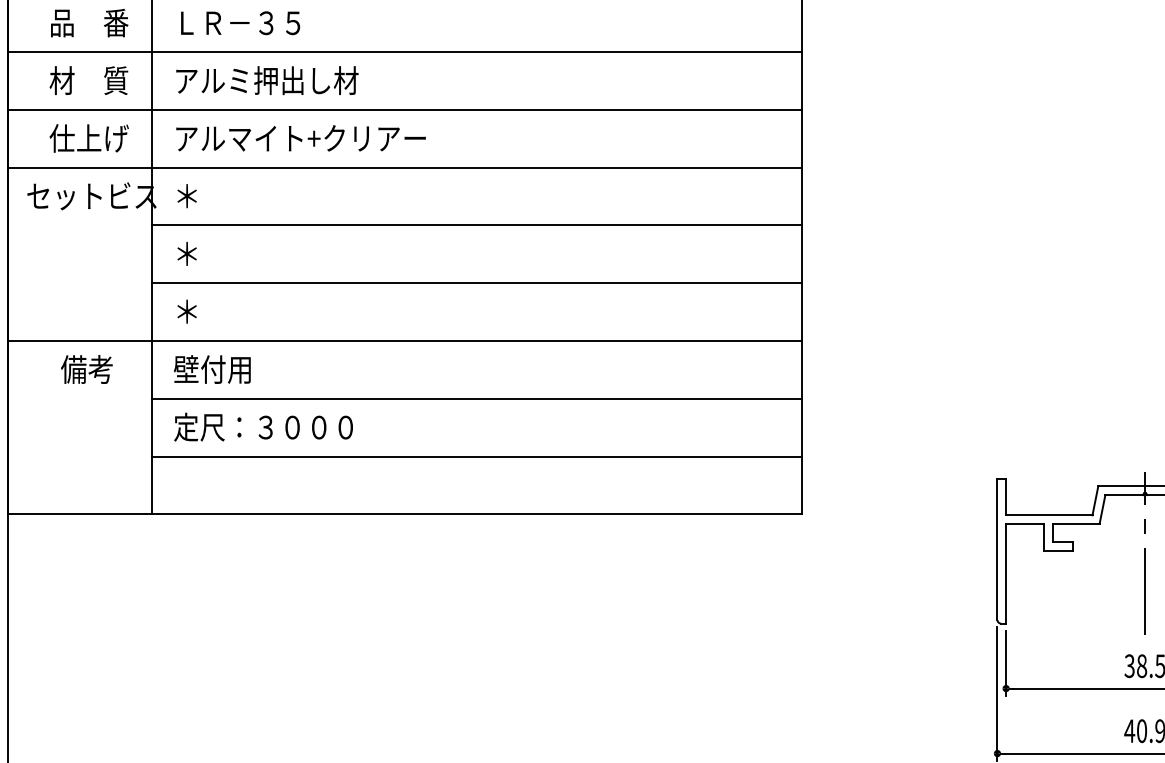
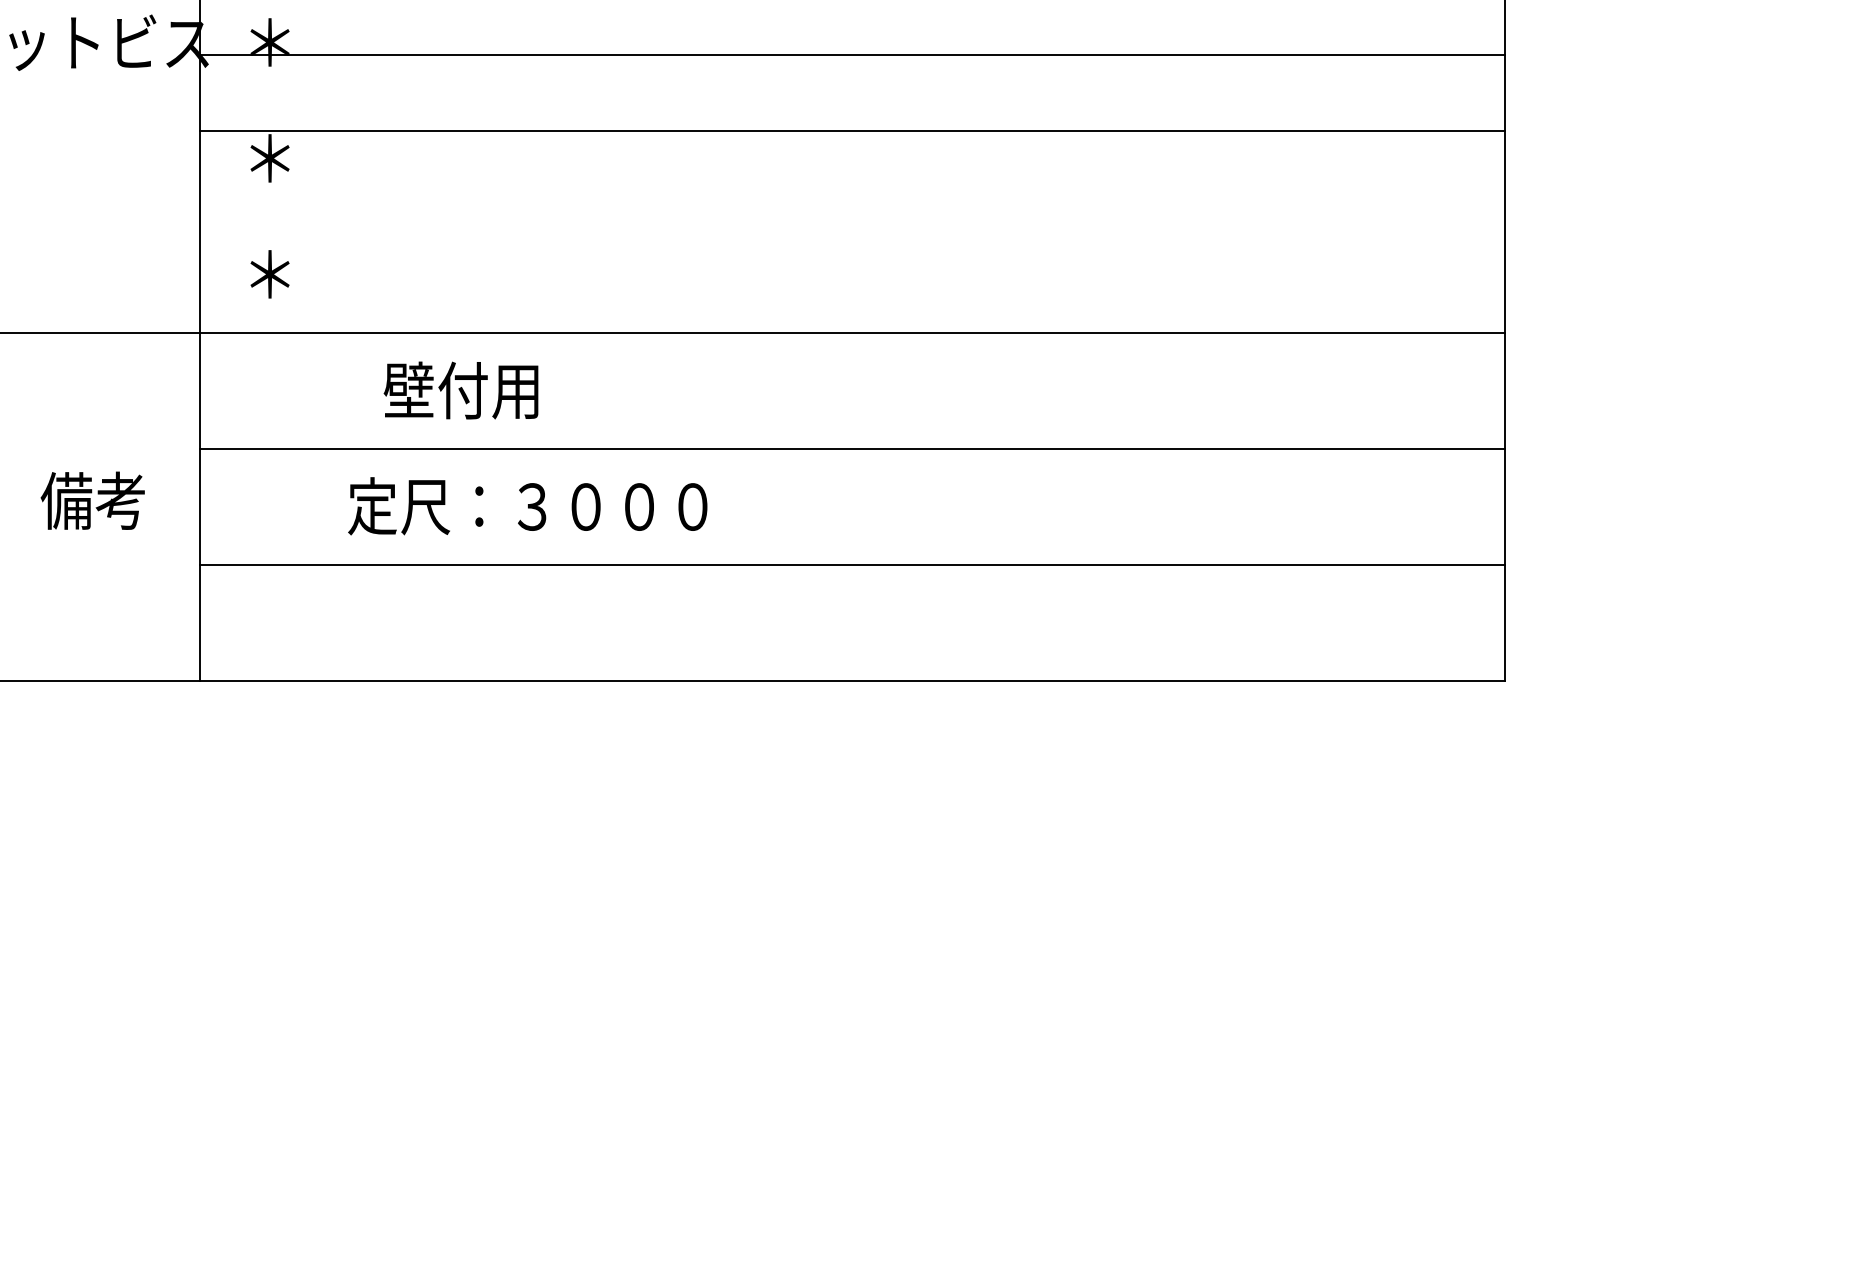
line: (477, 225) -> (852, 55), moved
line: (477, 283) -> (852, 131), moved
text: (86, 369) -> (92, 500), moved
text: (212, 369) -> (461, 390), moved
text: (263, 426) -> (527, 504), moved

